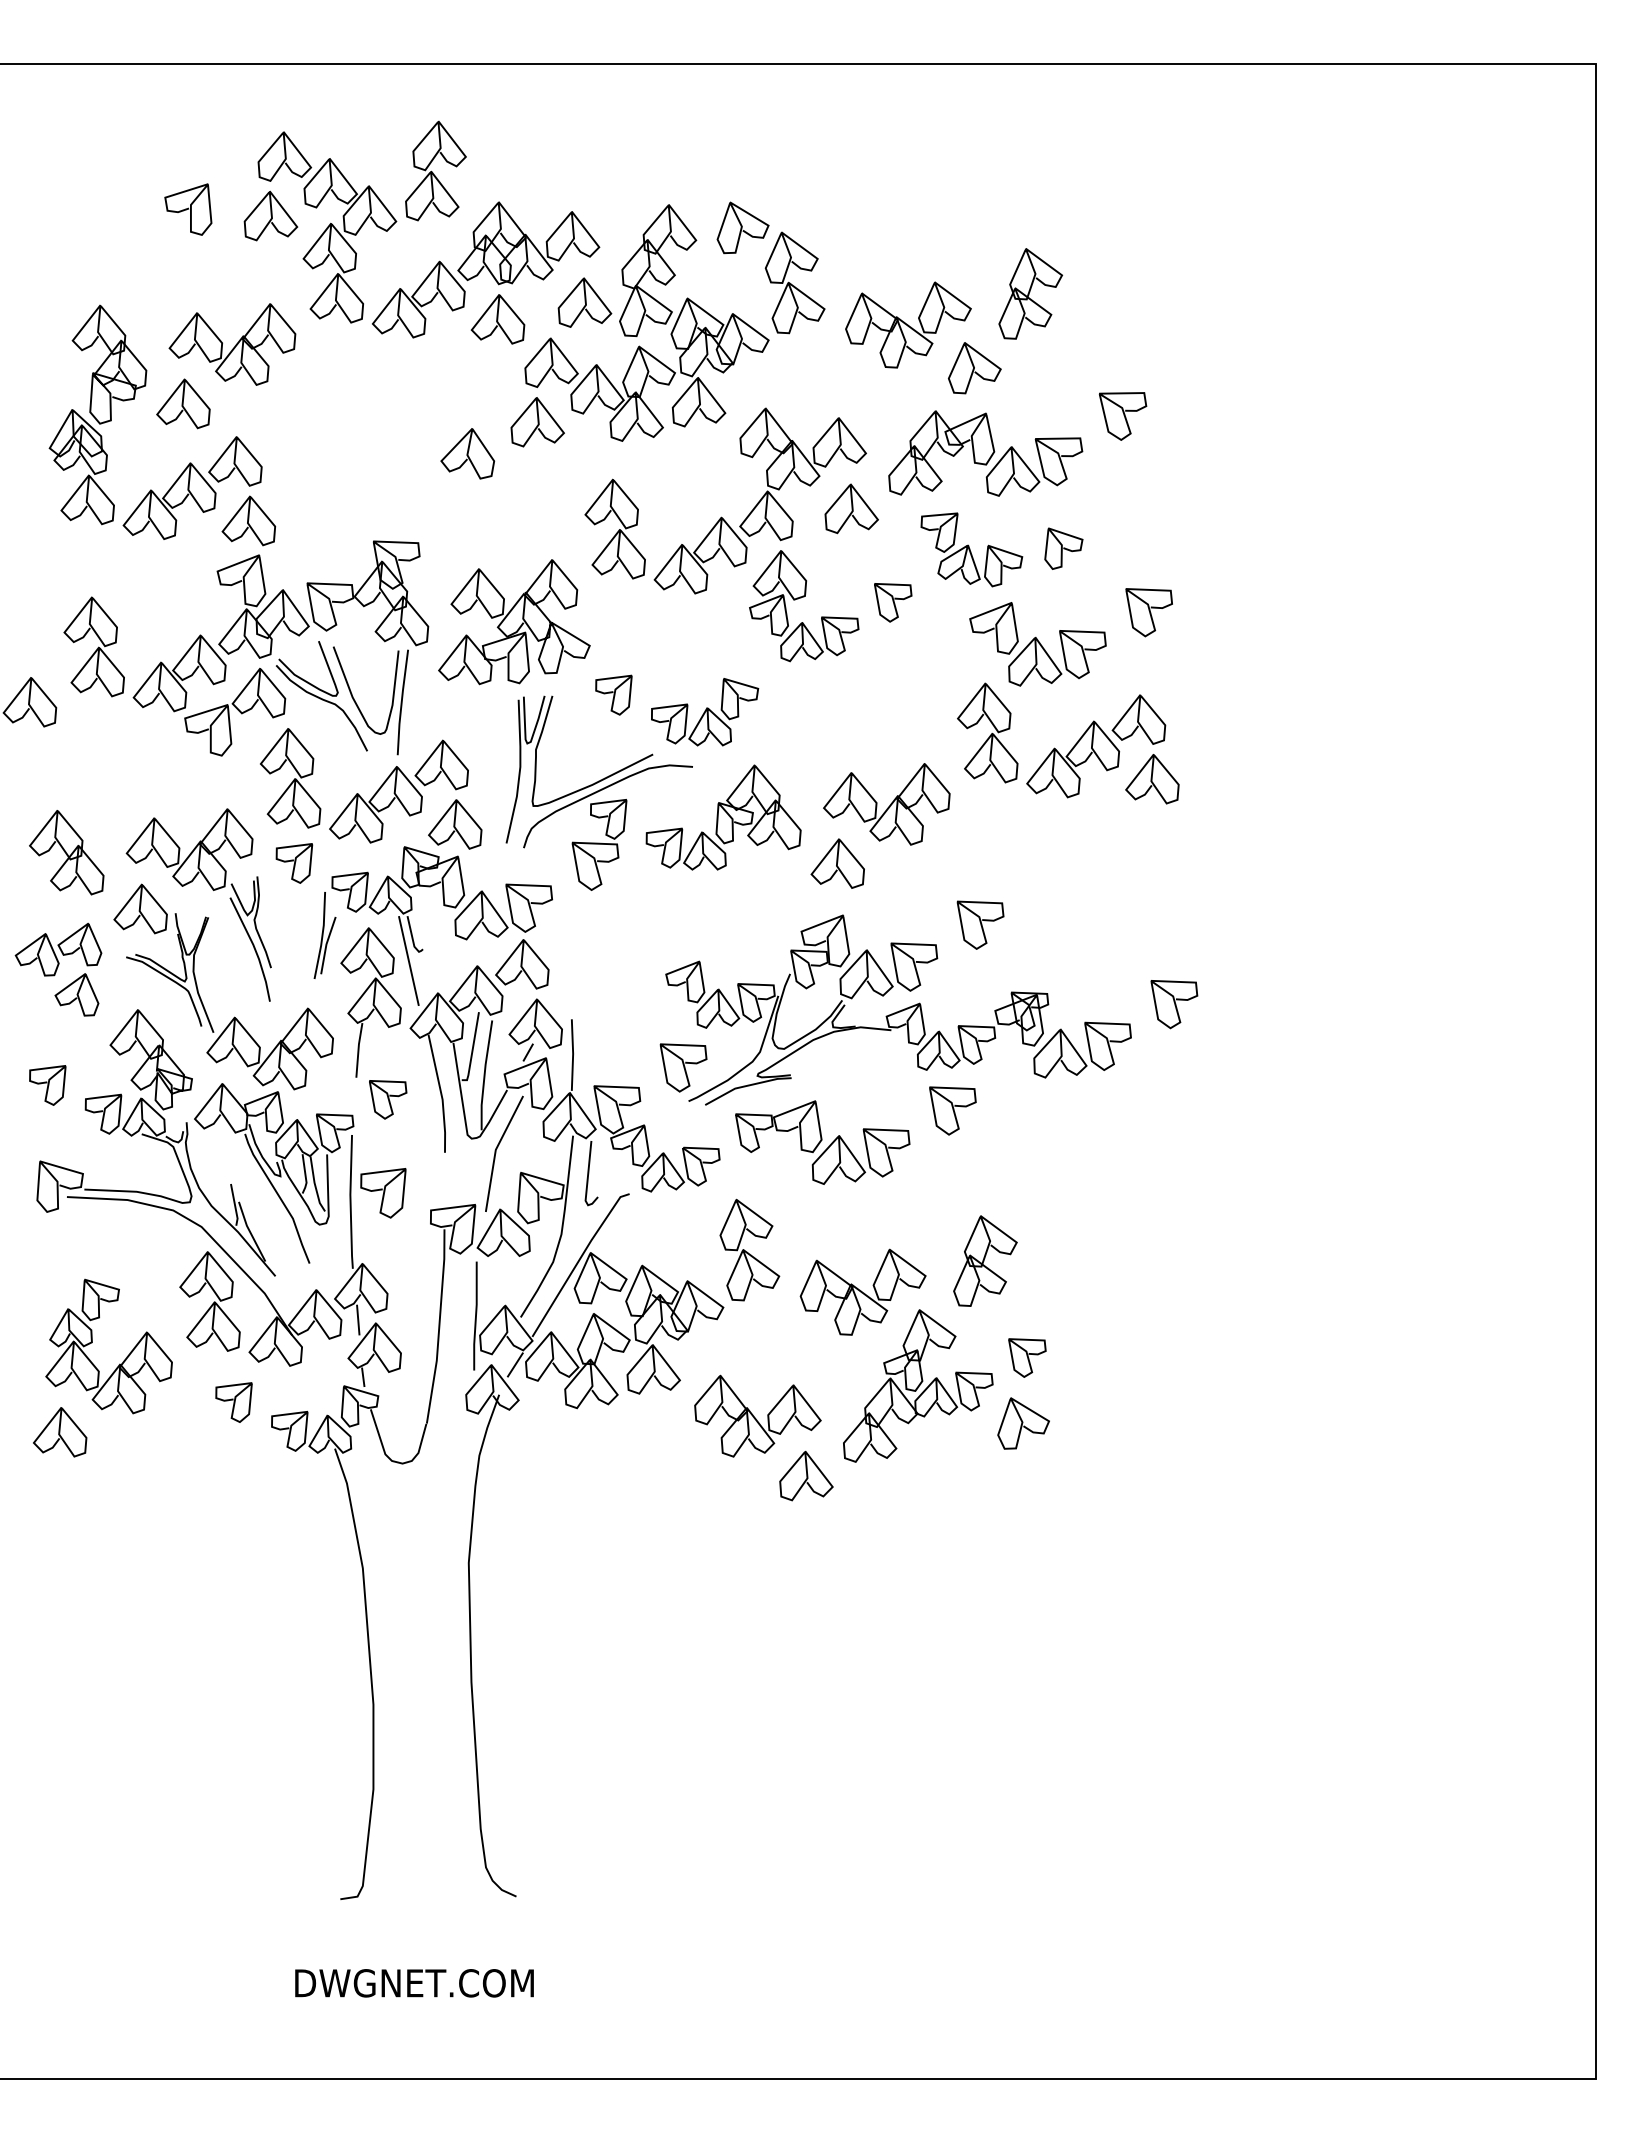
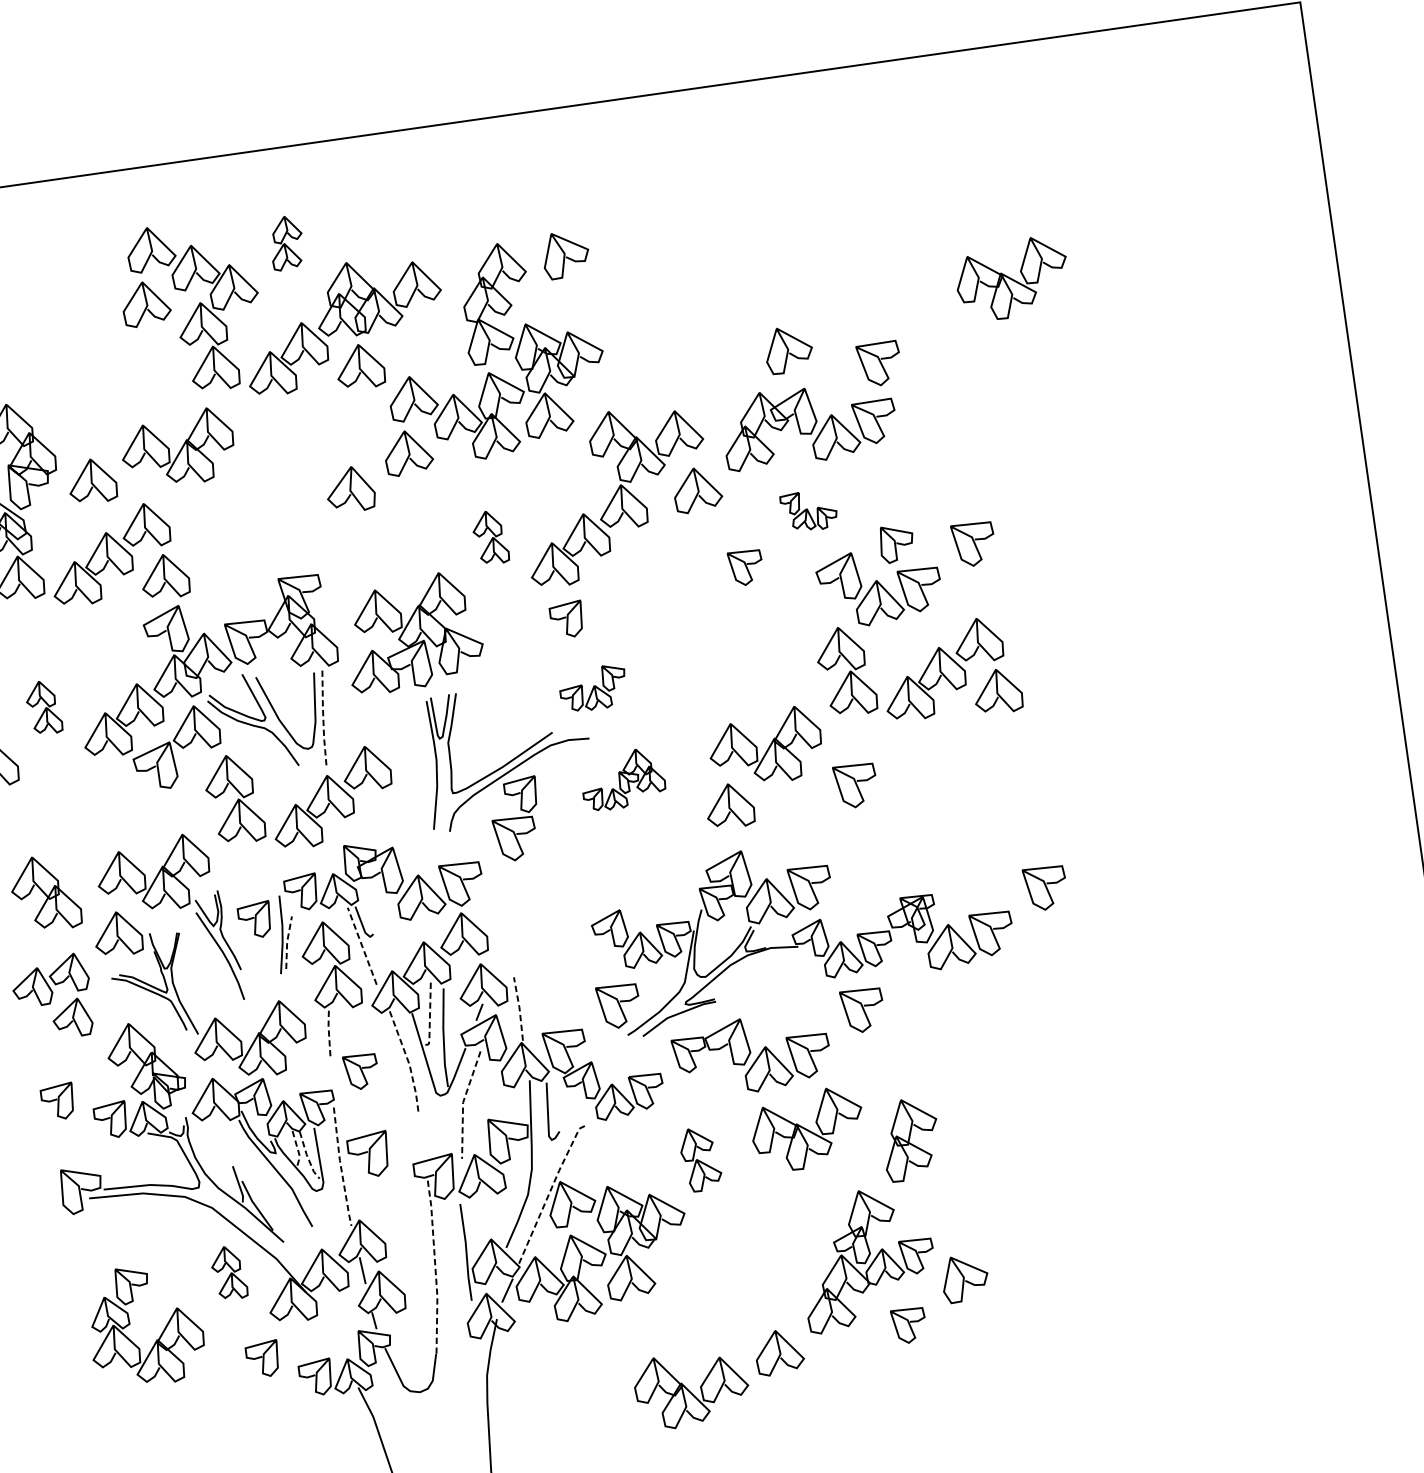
part: (435, 170) -> (286, 242), size x0.6
curve: (188, 209) -> (72, 308), removed
part: (794, 282) -> (618, 296), removed
part: (1030, 293) -> (828, 276), removed
curve: (584, 302) -> (434, 340), removed
part: (908, 324) -> (1012, 278), moved
part: (232, 344) -> (178, 448), moved
curve: (1123, 415) -> (879, 363), moved
part: (614, 528) -> (489, 537), size x0.6
curve: (1063, 548) -> (896, 543), moved
part: (971, 549) -> (808, 510), size x0.6
part: (801, 598) -> (664, 575), removed
part: (93, 646) -> (43, 707), size x0.6
curve: (613, 694) -> (566, 619), moved
line: (401, 703) -> (323, 719), solid -> dashed
part: (705, 712) -> (593, 688), size x0.7
part: (723, 817) -> (622, 779), size x0.6
curve: (455, 824) -> (386, 819), removed
curve: (294, 863) -> (255, 920), moved
curve: (980, 924) -> (855, 785), moved
line: (326, 944) -> (287, 942), solid -> dashed
line: (408, 961) -> (361, 946), solid -> dashed
line: (358, 1049) -> (328, 1030), solid -> dashed
line: (472, 1050) -> (429, 1017), solid -> dashed
line: (573, 1054) -> (519, 1008), solid -> dashed
line: (441, 1094) -> (407, 1060), solid -> dashed
line: (495, 1150) -> (462, 1103), solid -> dashed
line: (305, 1174) -> (297, 1148), solid -> dashed
line: (315, 1184) -> (307, 1155), solid -> dashed
line: (350, 1202) -> (341, 1167), solid -> dashed
part: (749, 1249) -> (700, 1158), size x0.7
line: (578, 1260) -> (550, 1190), solid -> dashed
part: (862, 1291) -> (807, 1129), moved
part: (209, 1301) -> (228, 1272), size x0.6
line: (439, 1326) -> (435, 1266), solid -> dashed
curve: (1027, 1357) -> (909, 1325), moved
part: (757, 1415) -> (691, 1388), moved
curve: (60, 1432) -> (113, 1407), removed

